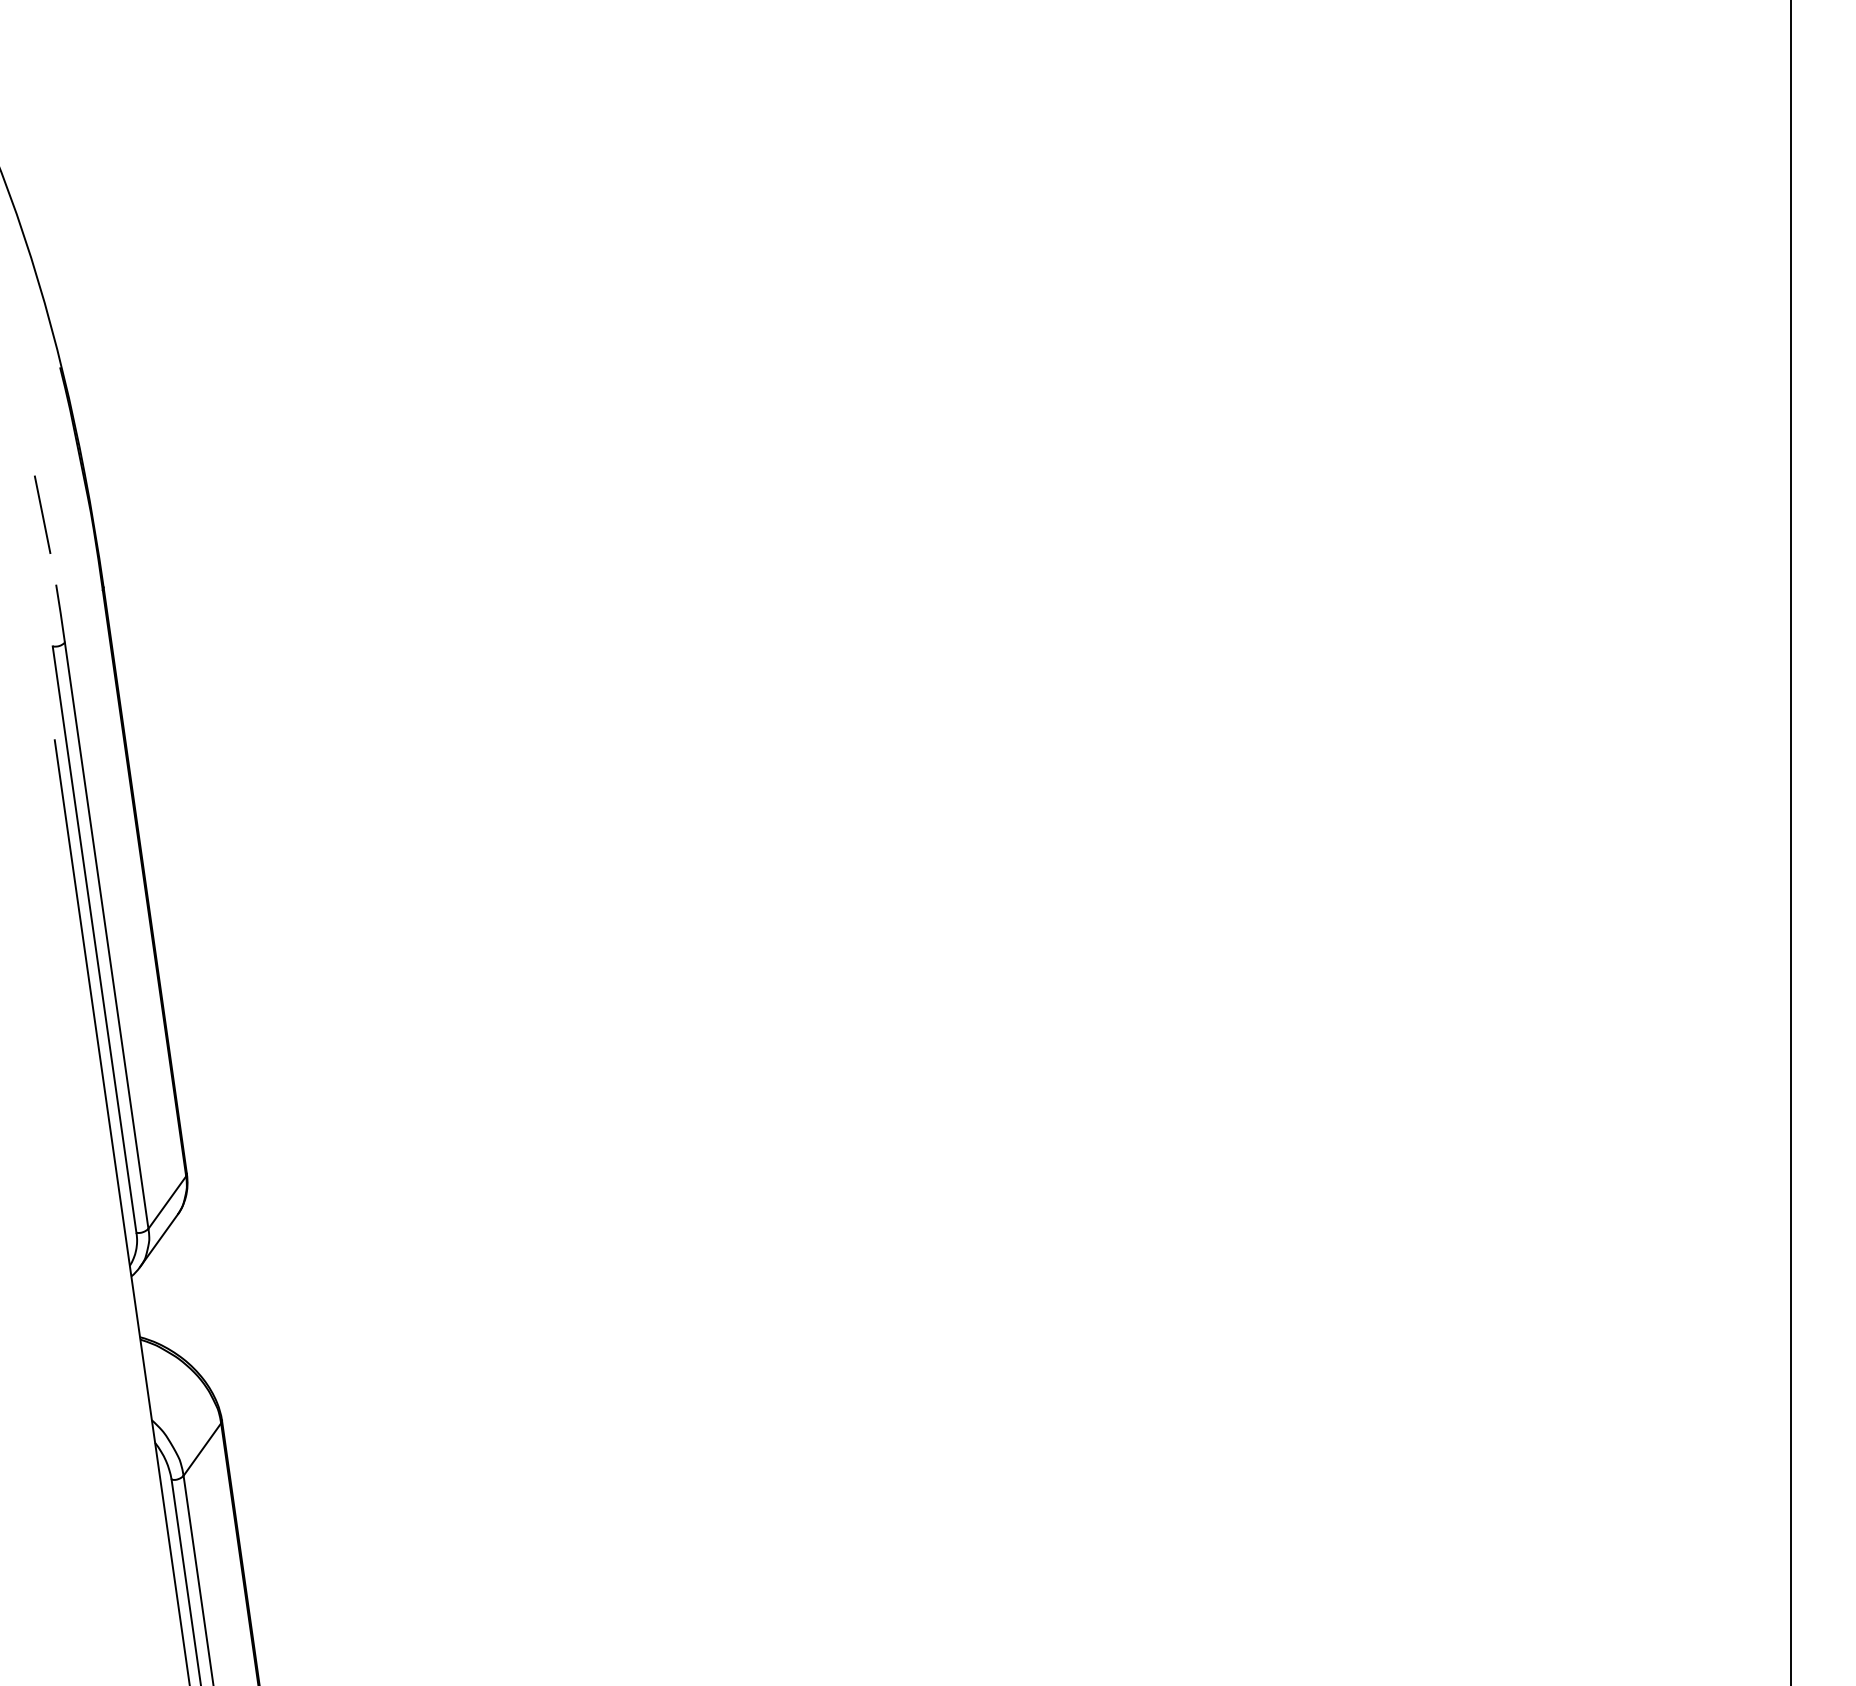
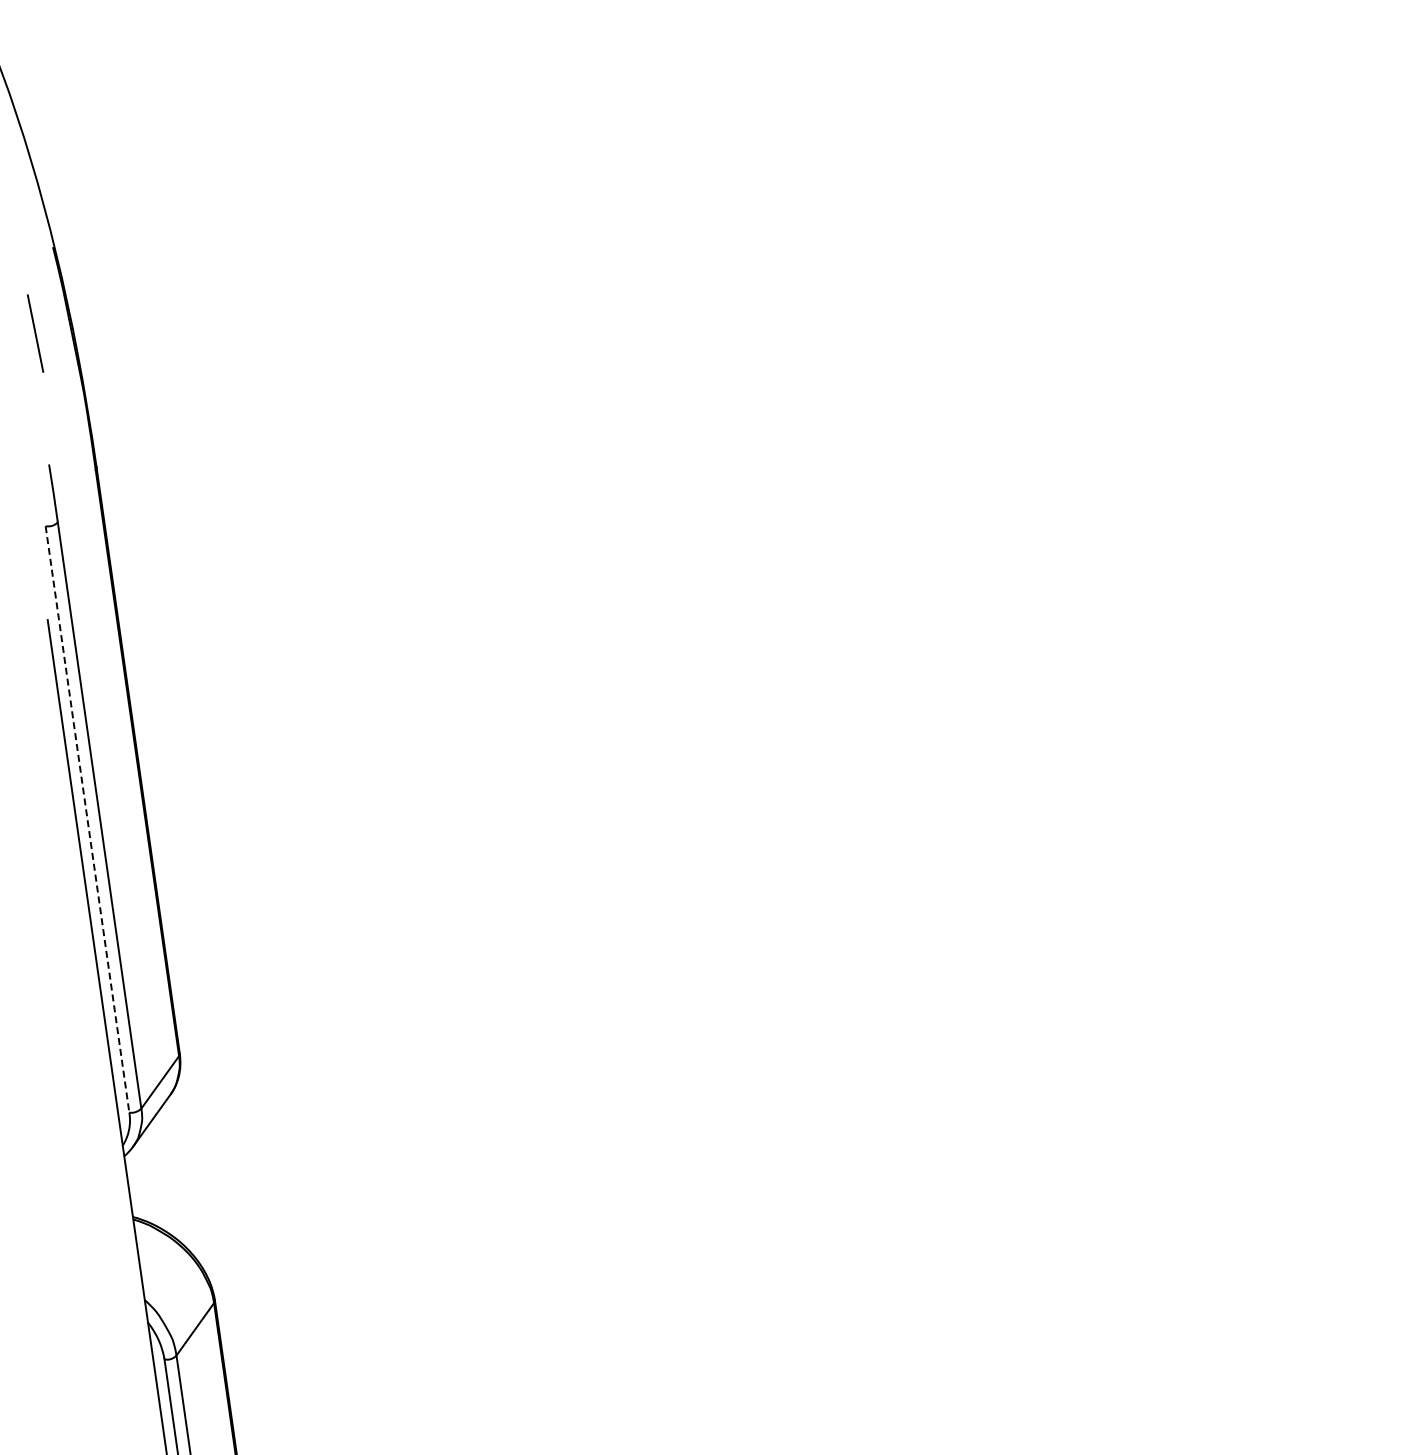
line: (42, 514) -> (35, 333), moved
line: (94, 940) -> (87, 820), solid -> dashed

